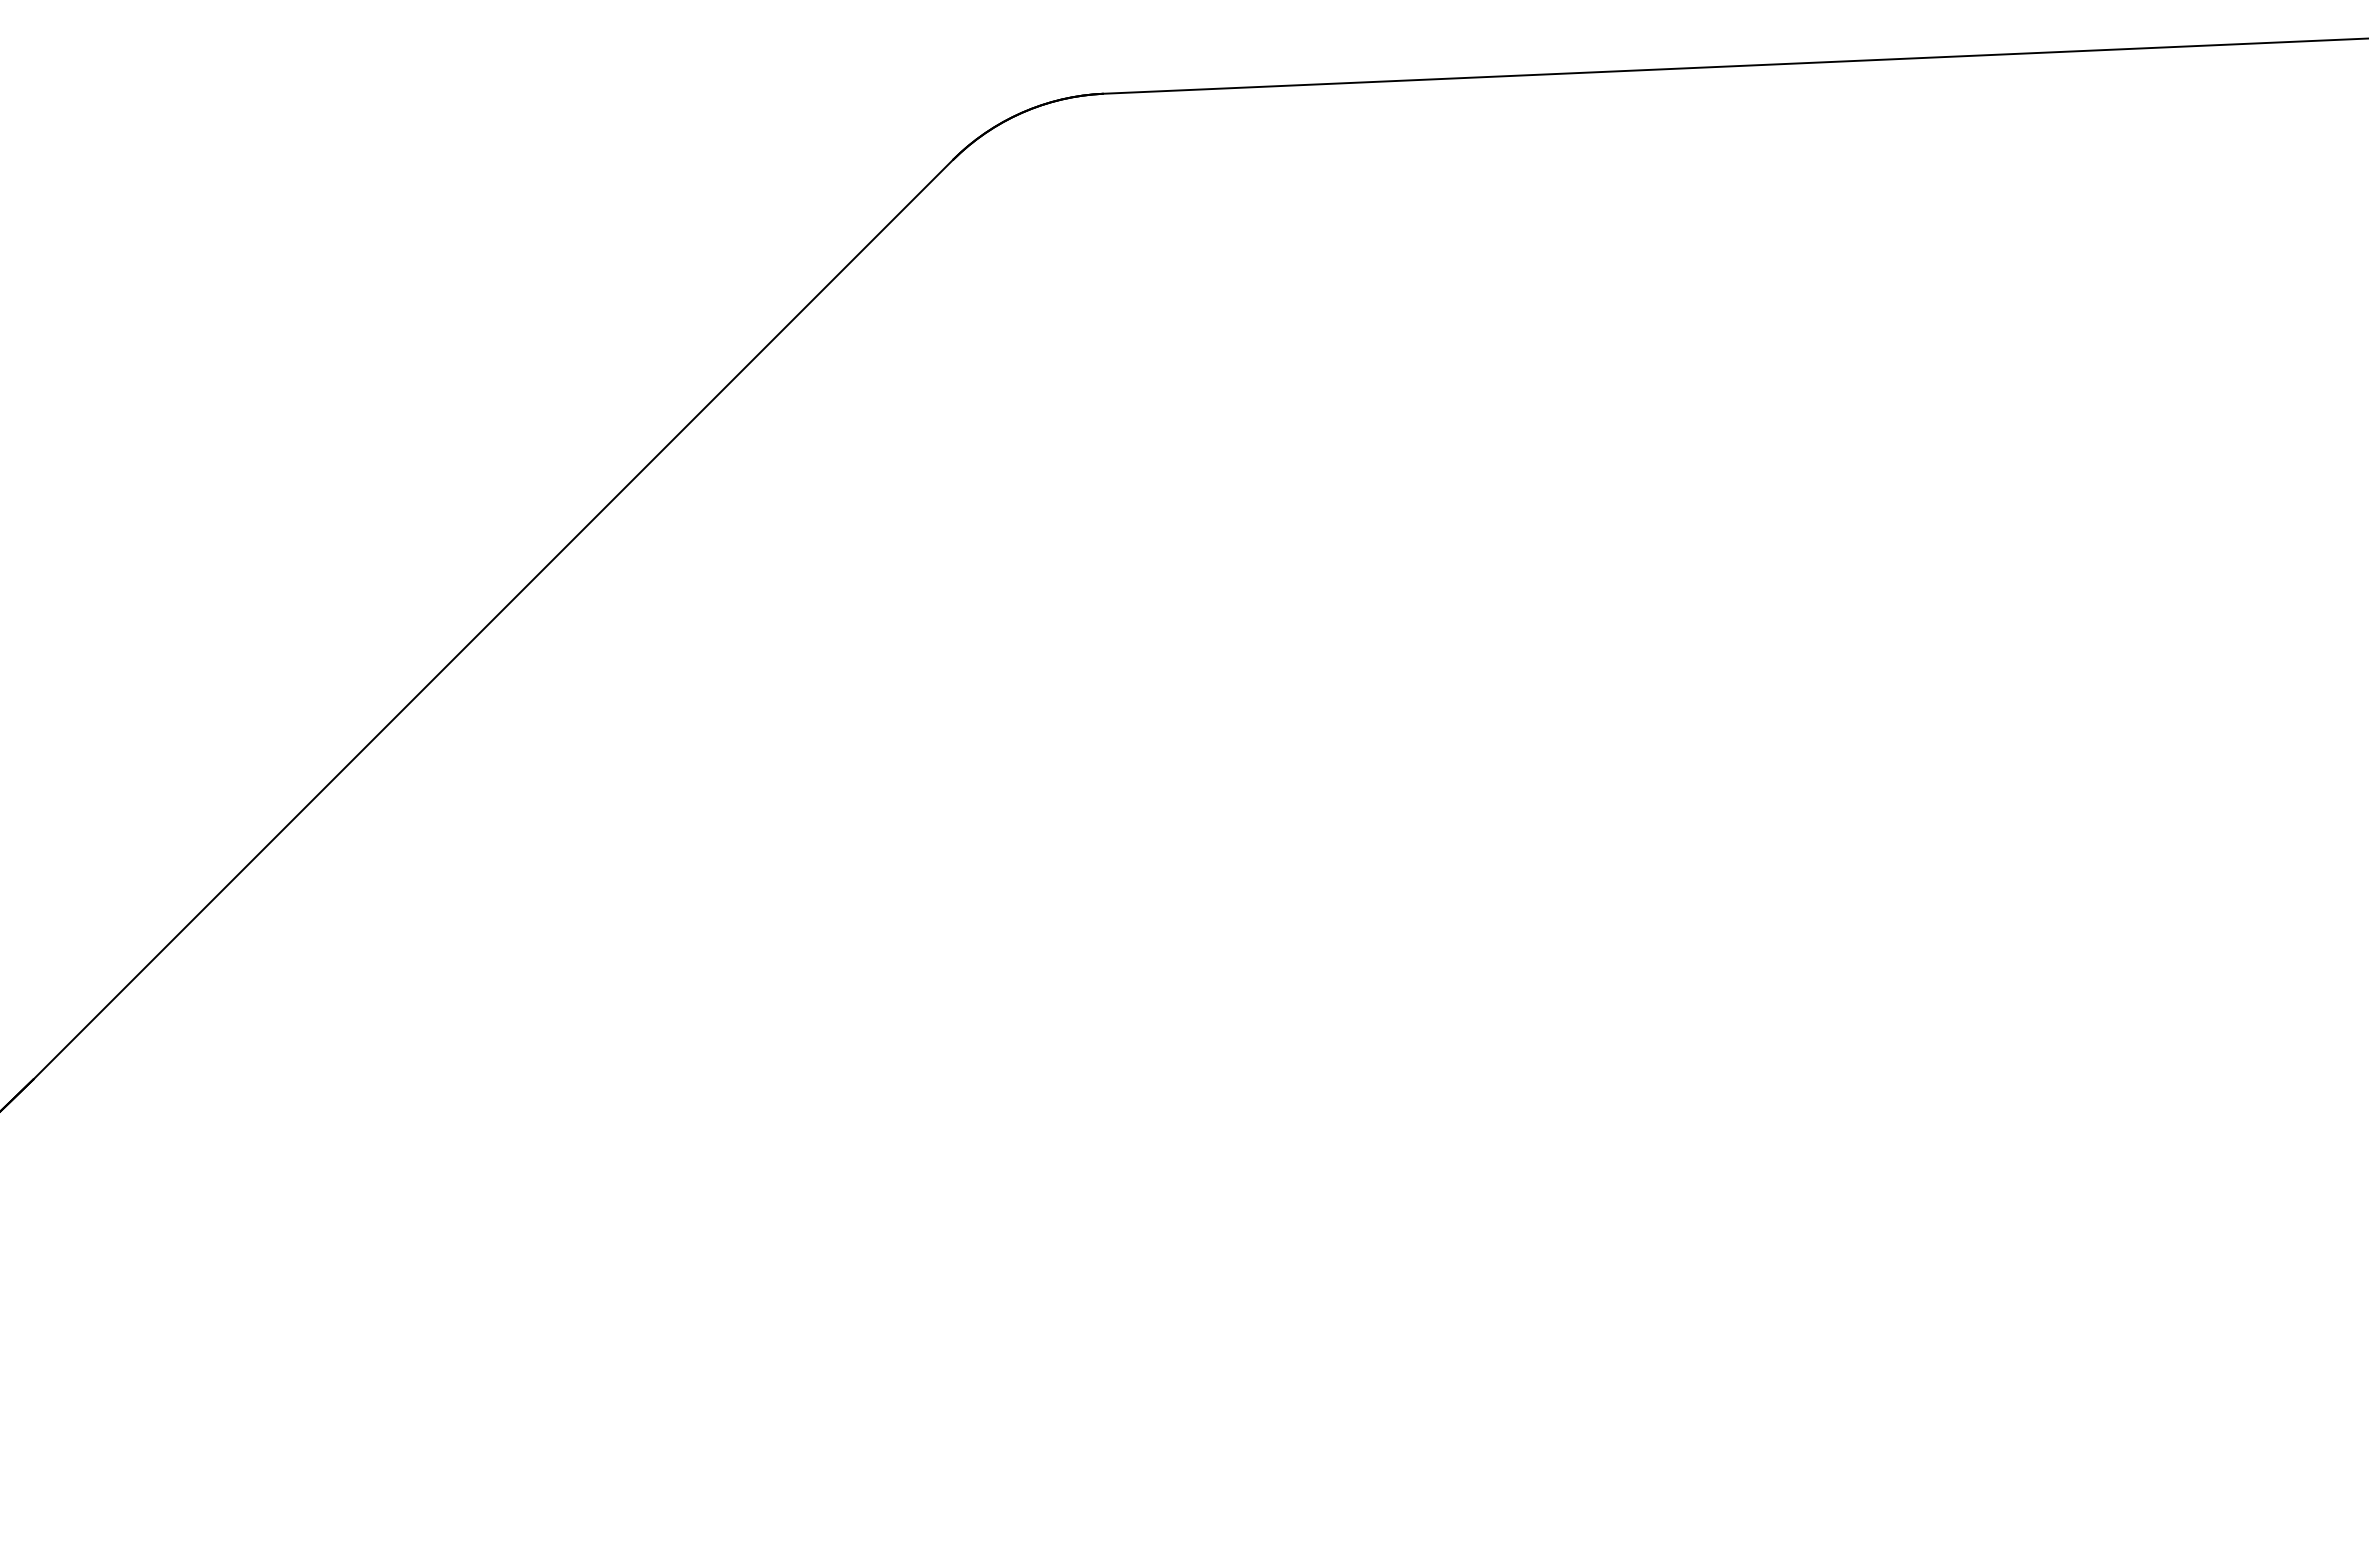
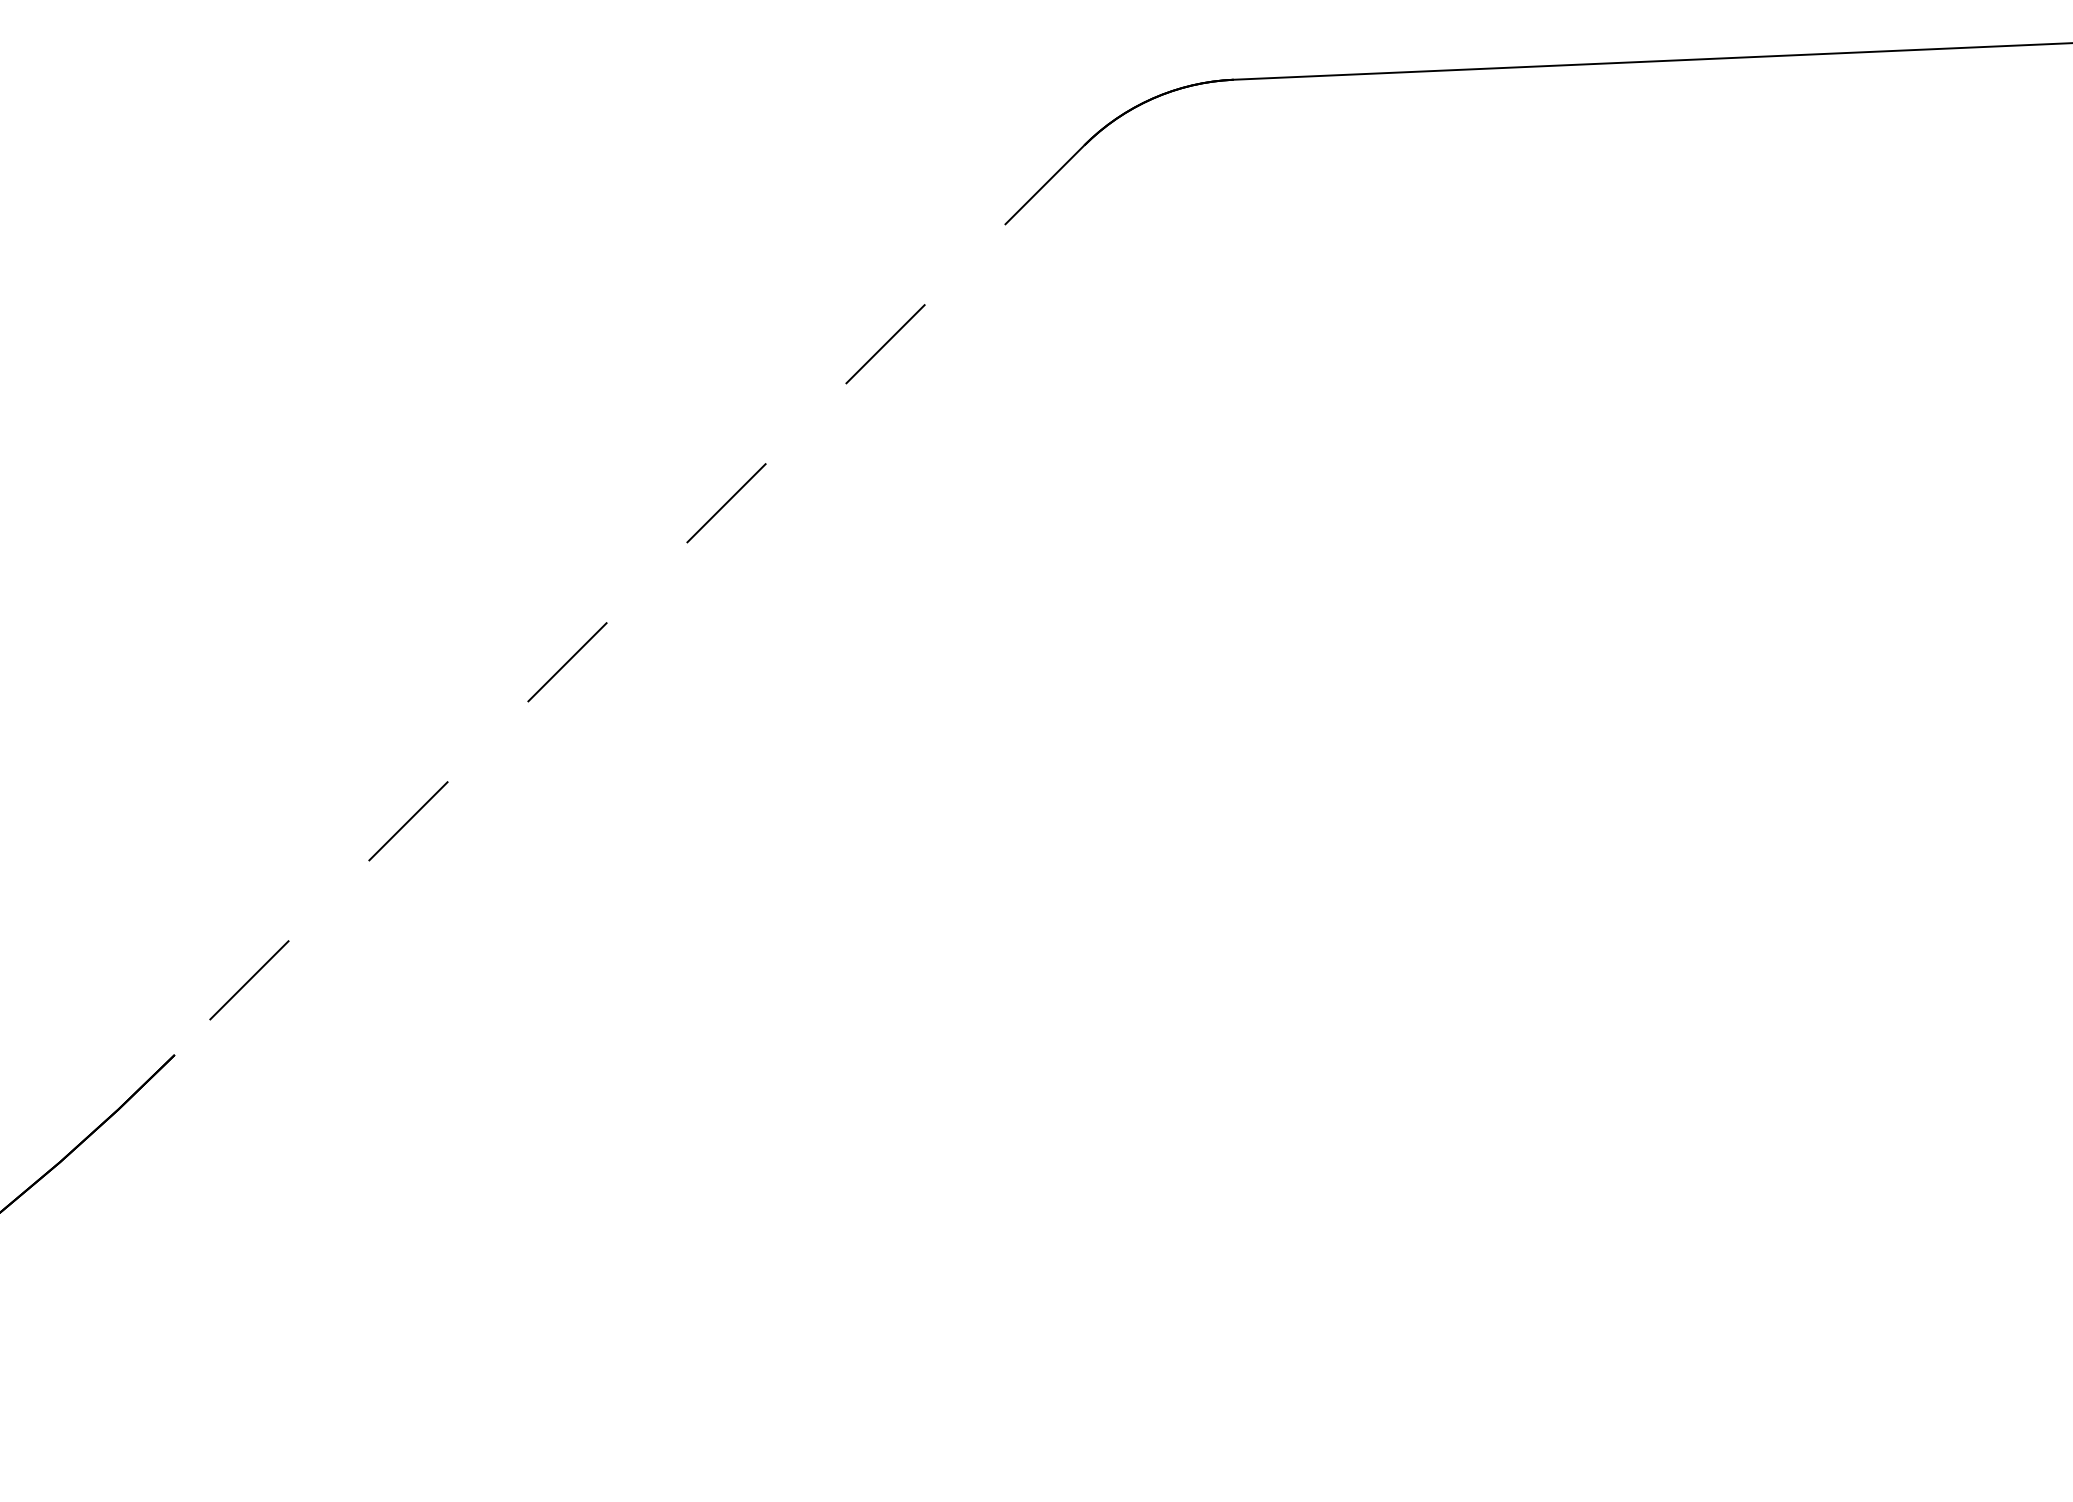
line: (493, 619) -> (629, 600), solid -> dashed

